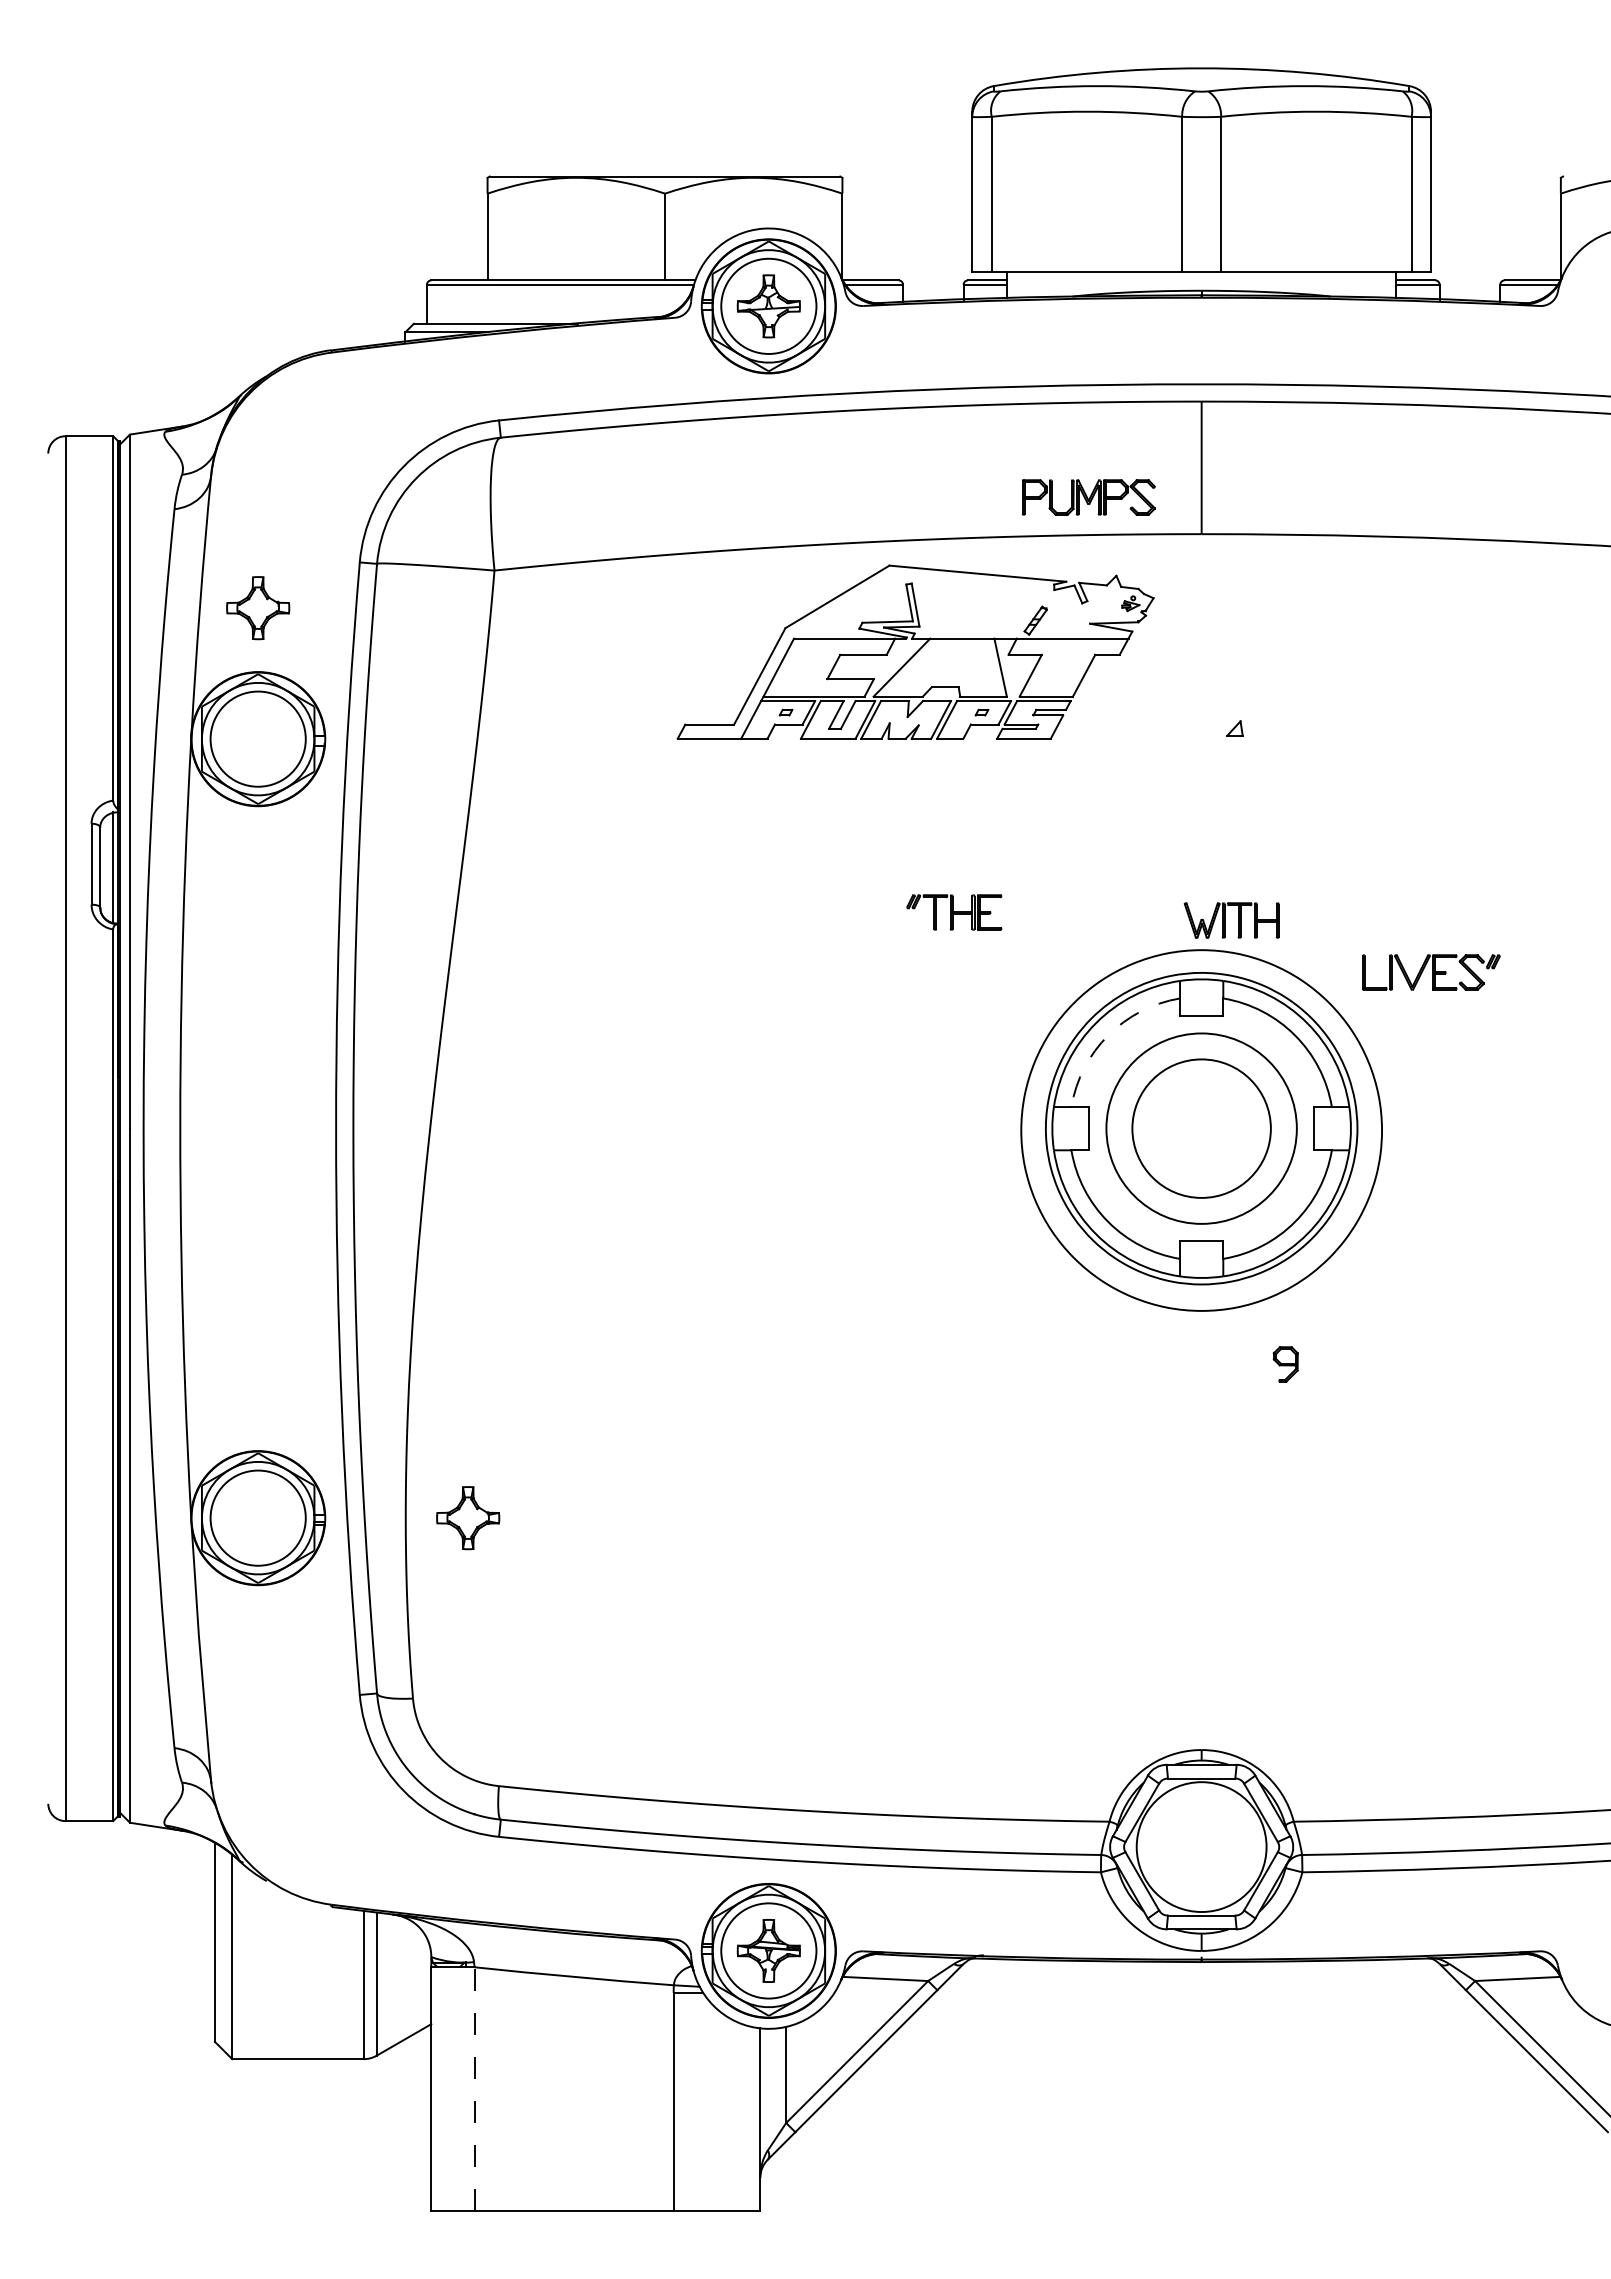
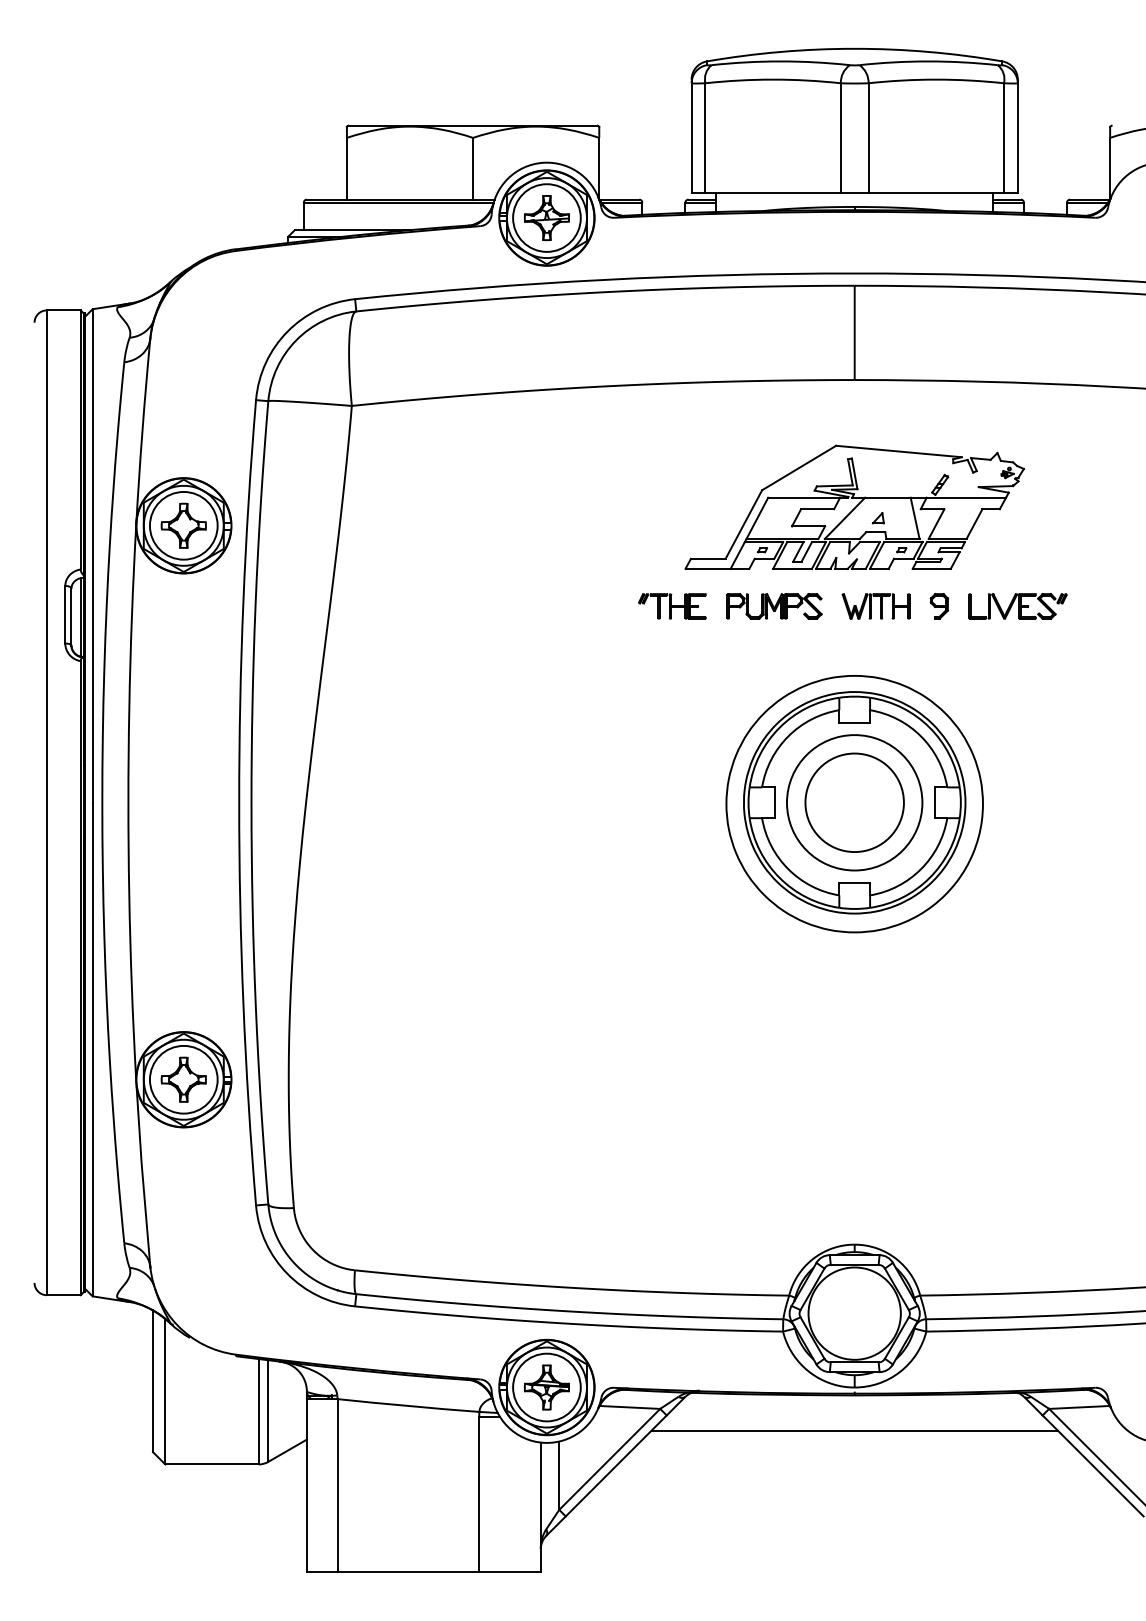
part: (1088, 497) -> (774, 606), moved
part: (258, 608) -> (184, 526), moved
part: (915, 651) -> (854, 506), moved
part: (954, 912) -> (672, 606), moved
part: (1231, 920) -> (875, 606), moved
part: (1431, 972) -> (1018, 606), moved
arc: (1108, 1035) -> (788, 736), dashed -> solid
part: (1285, 1364) -> (939, 606), moved
part: (468, 1518) -> (184, 1080), moved
line: (1201, 2011) -> (854, 1430), added
line: (474, 2088) -> (337, 1485), dashed -> solid

